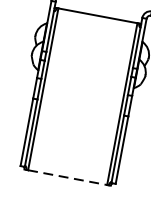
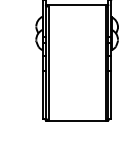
line: (68, 178) -> (77, 121), dashed -> solid

